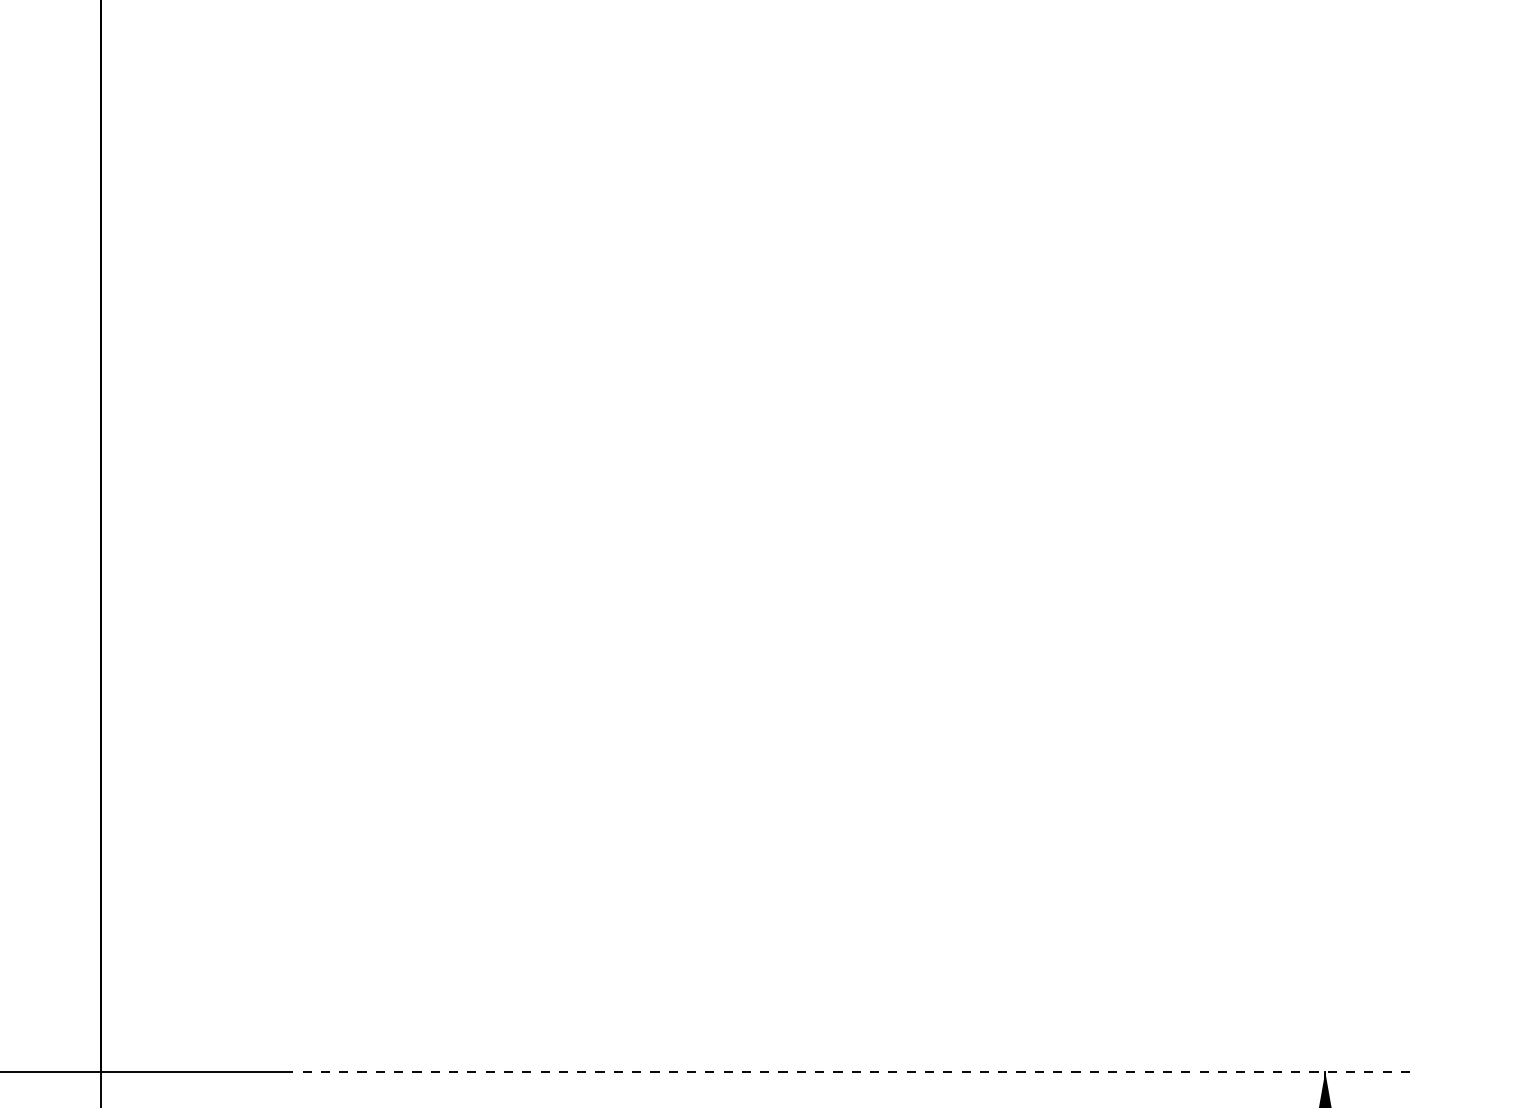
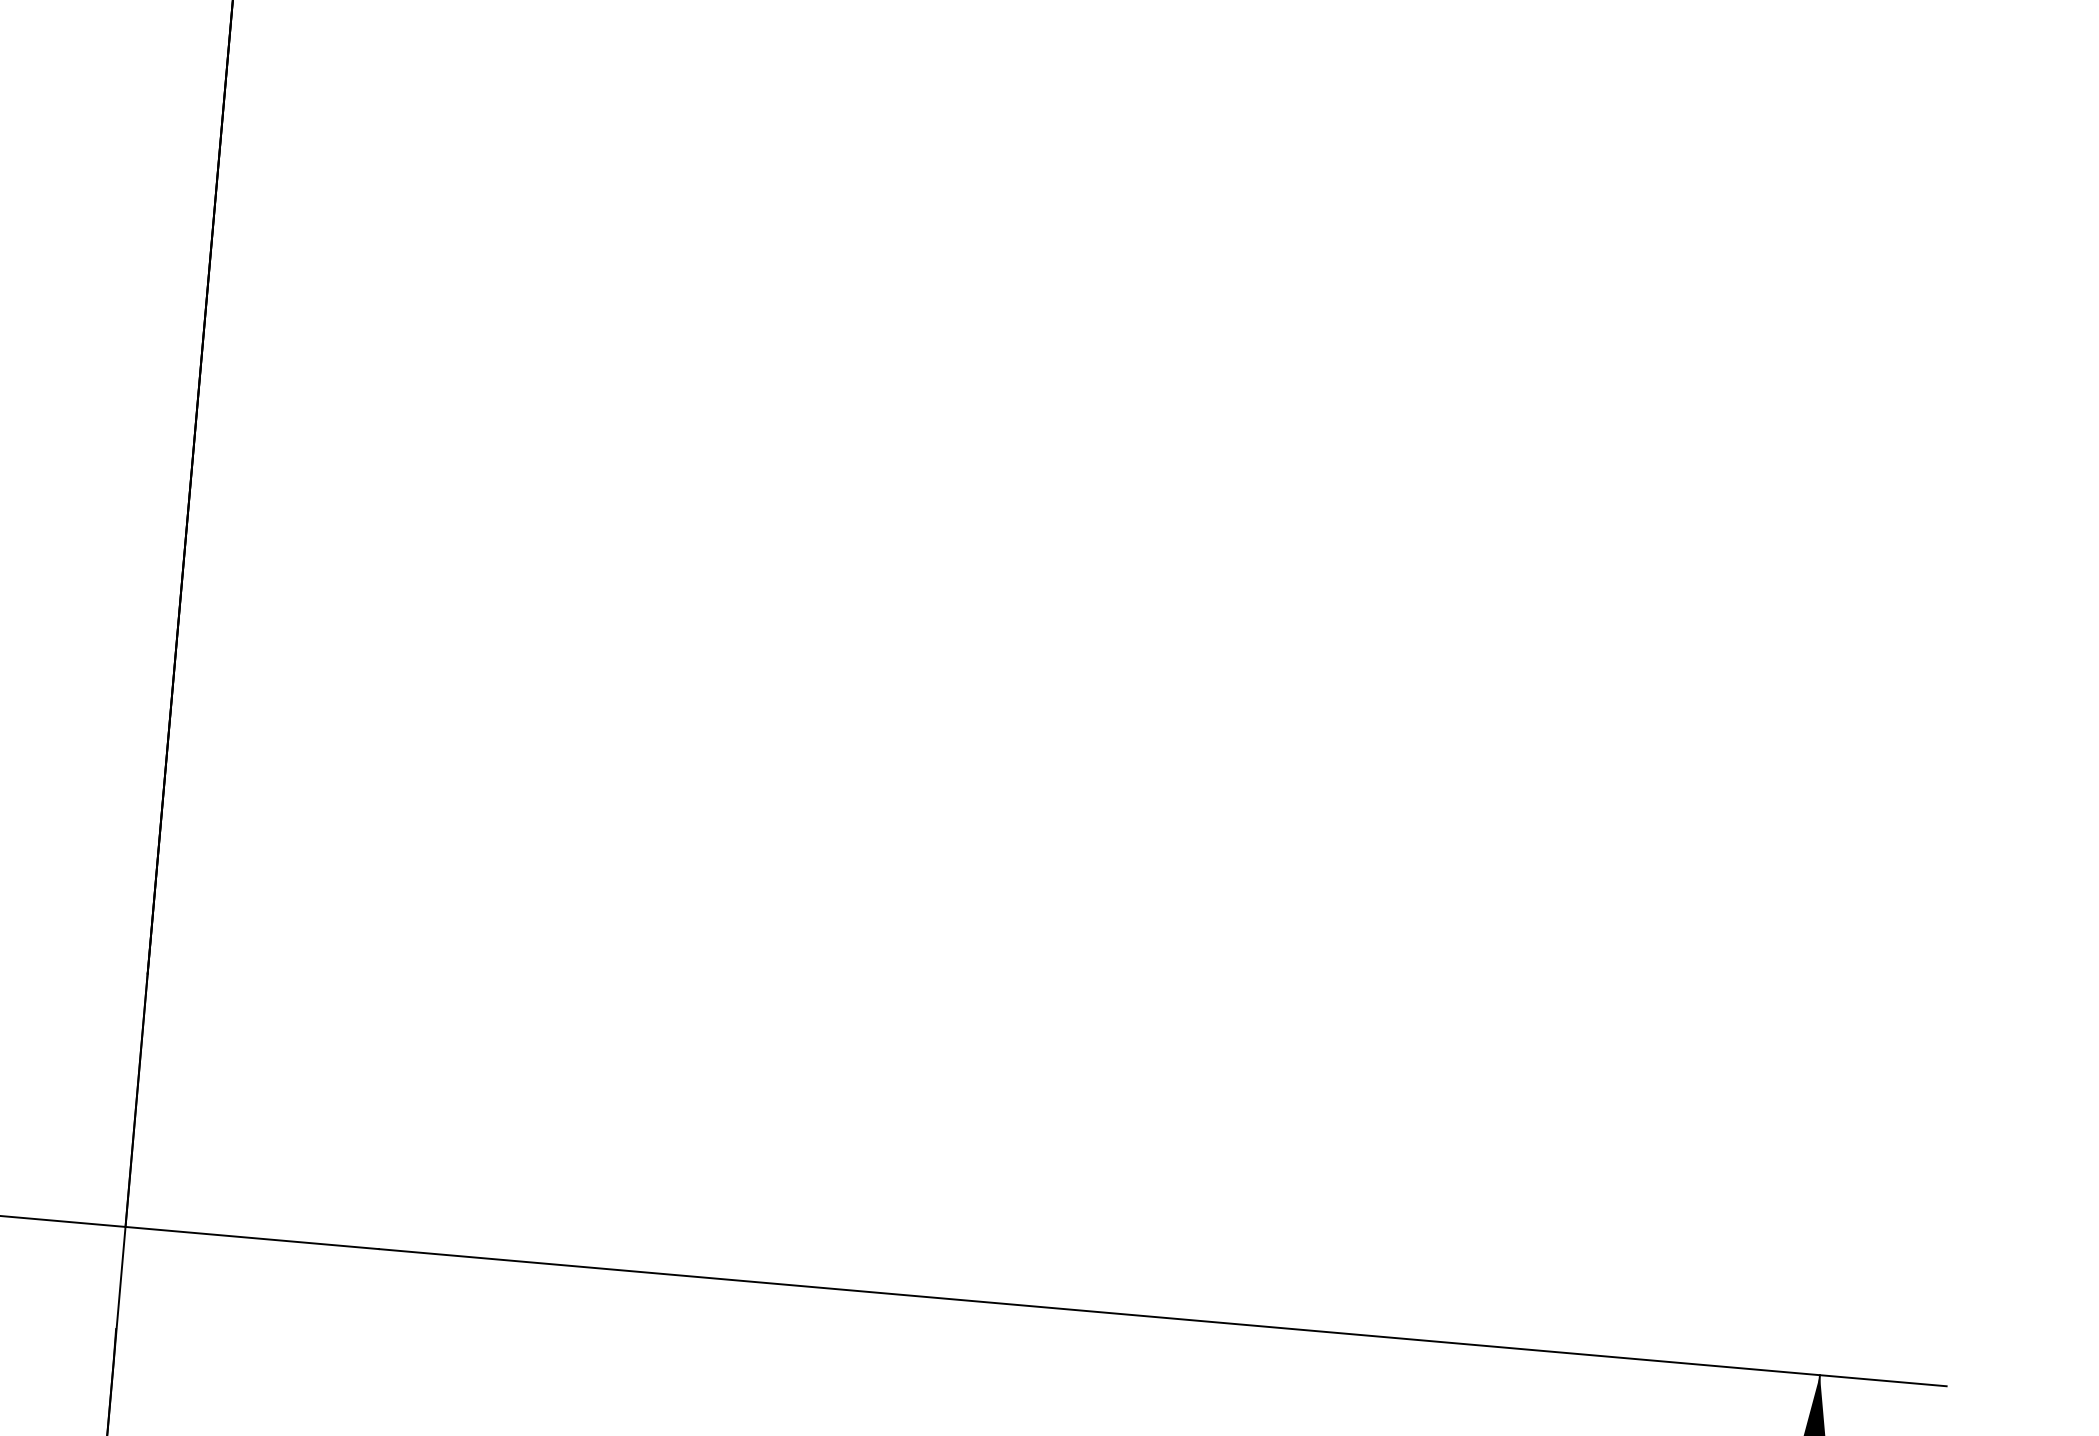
line: (851, 1071) -> (1164, 1317), dashed -> solid

